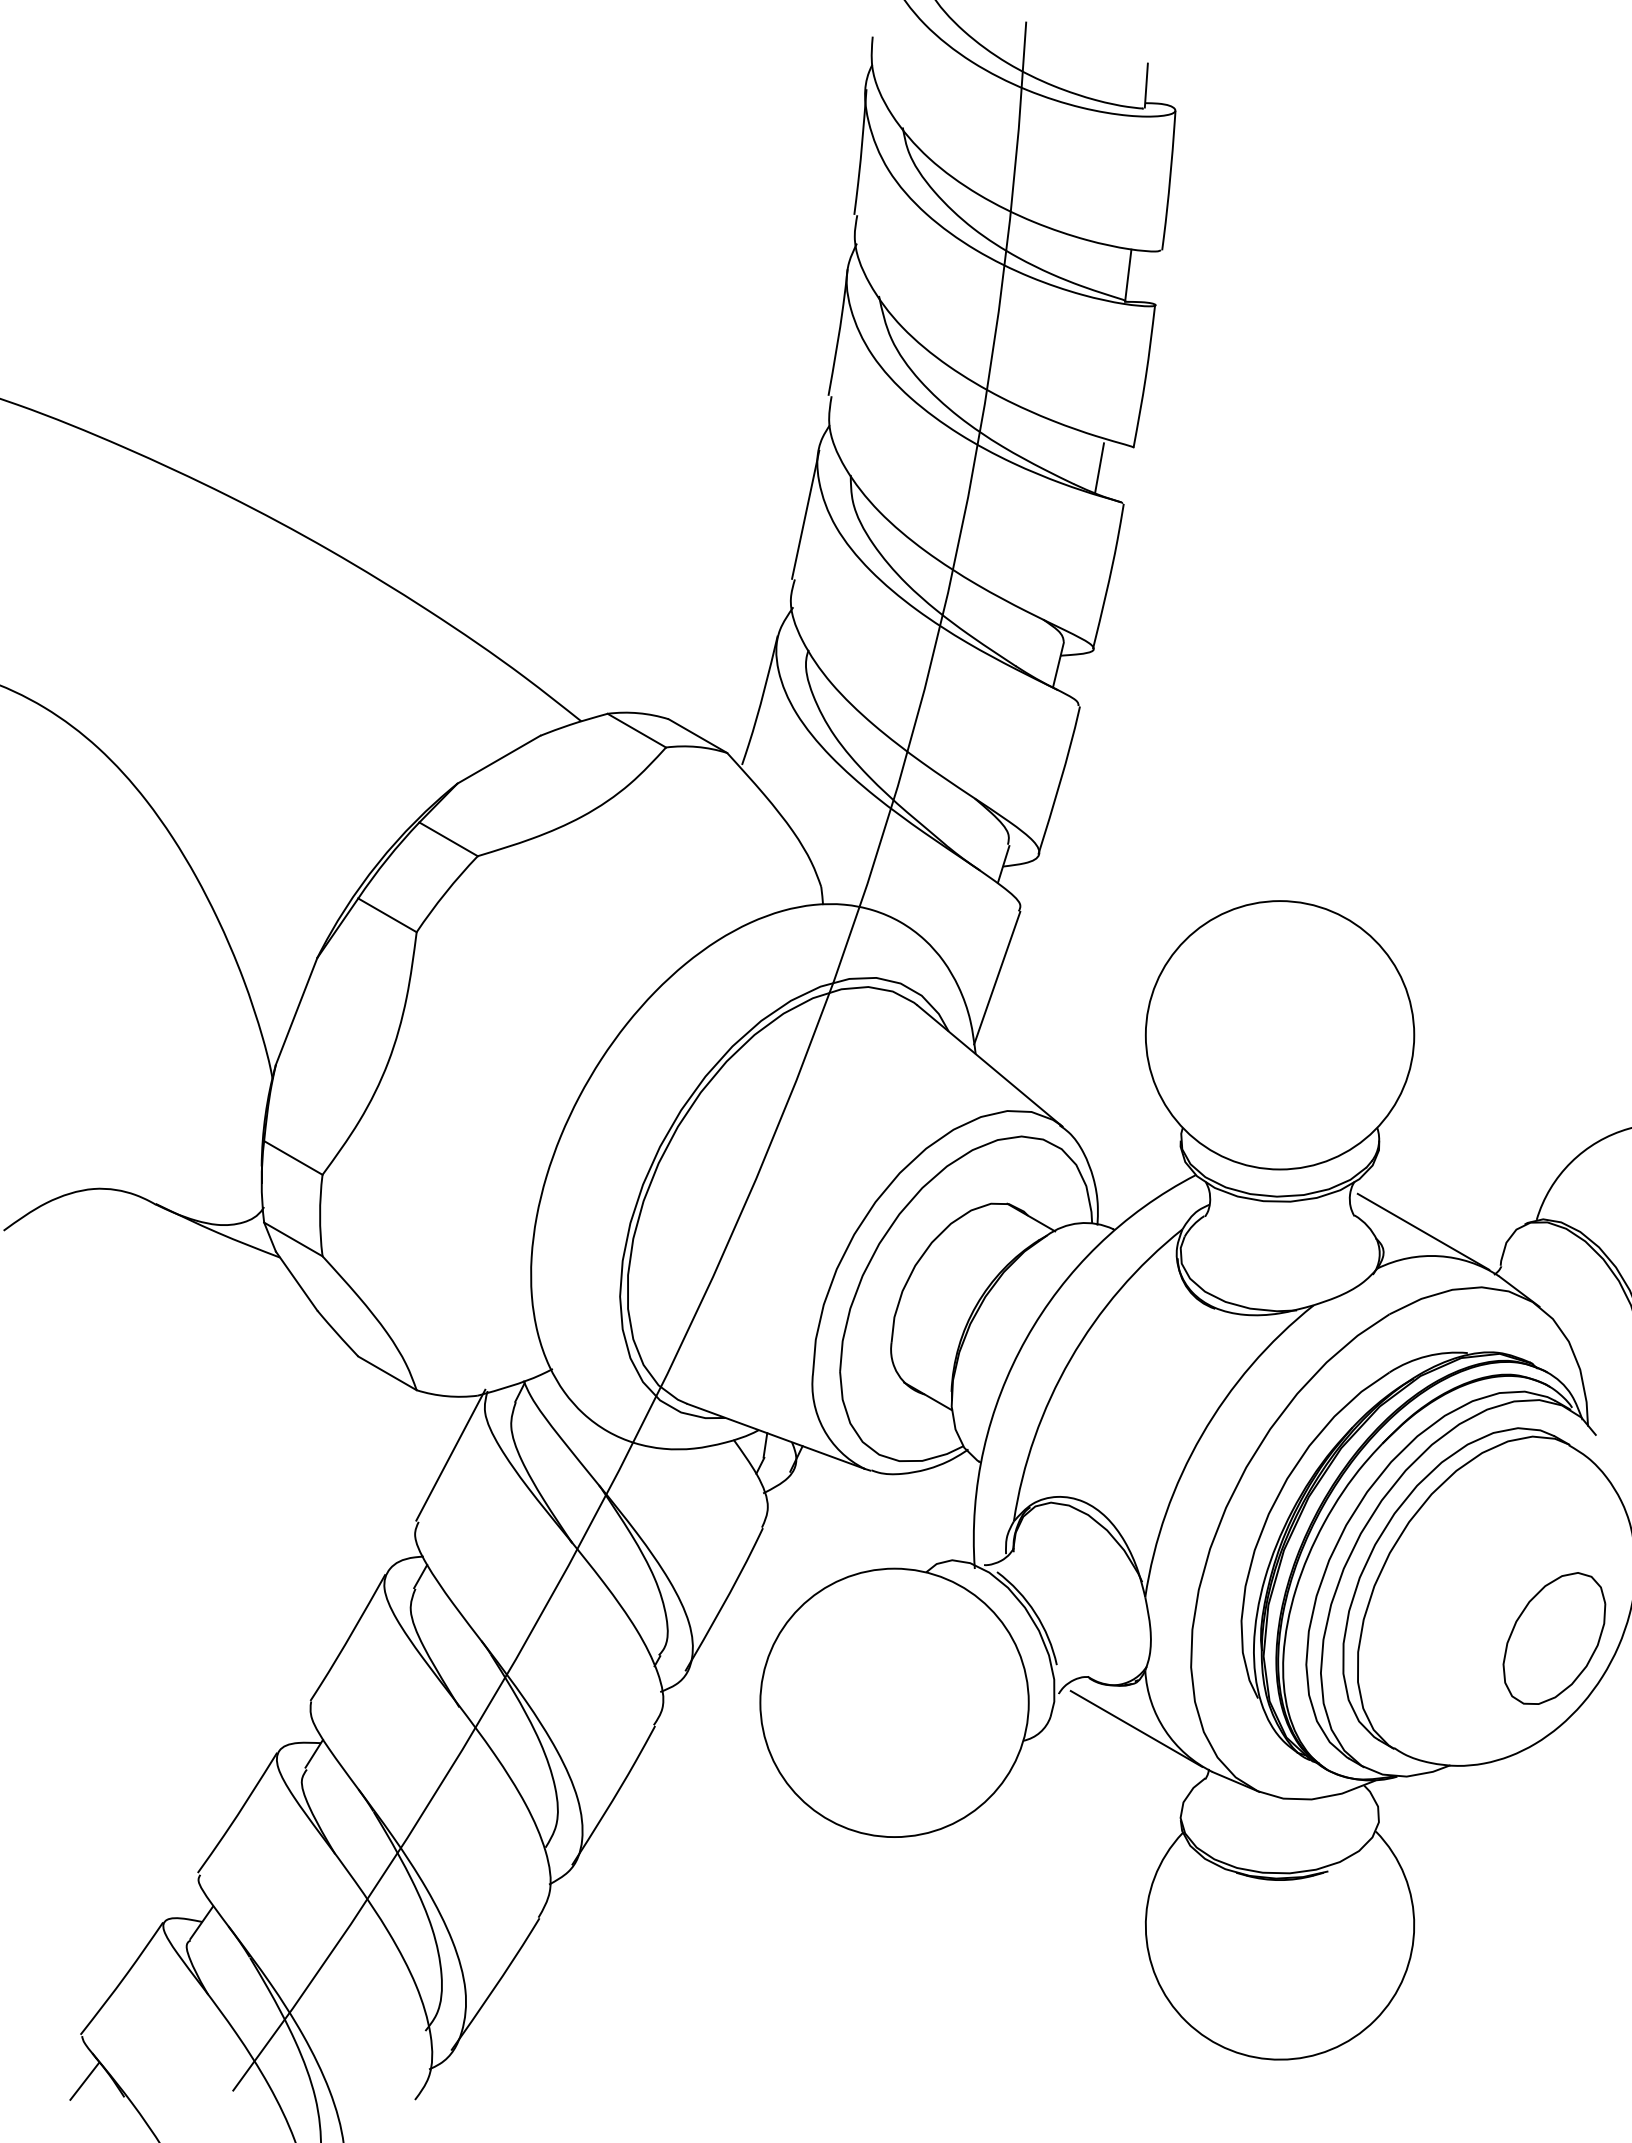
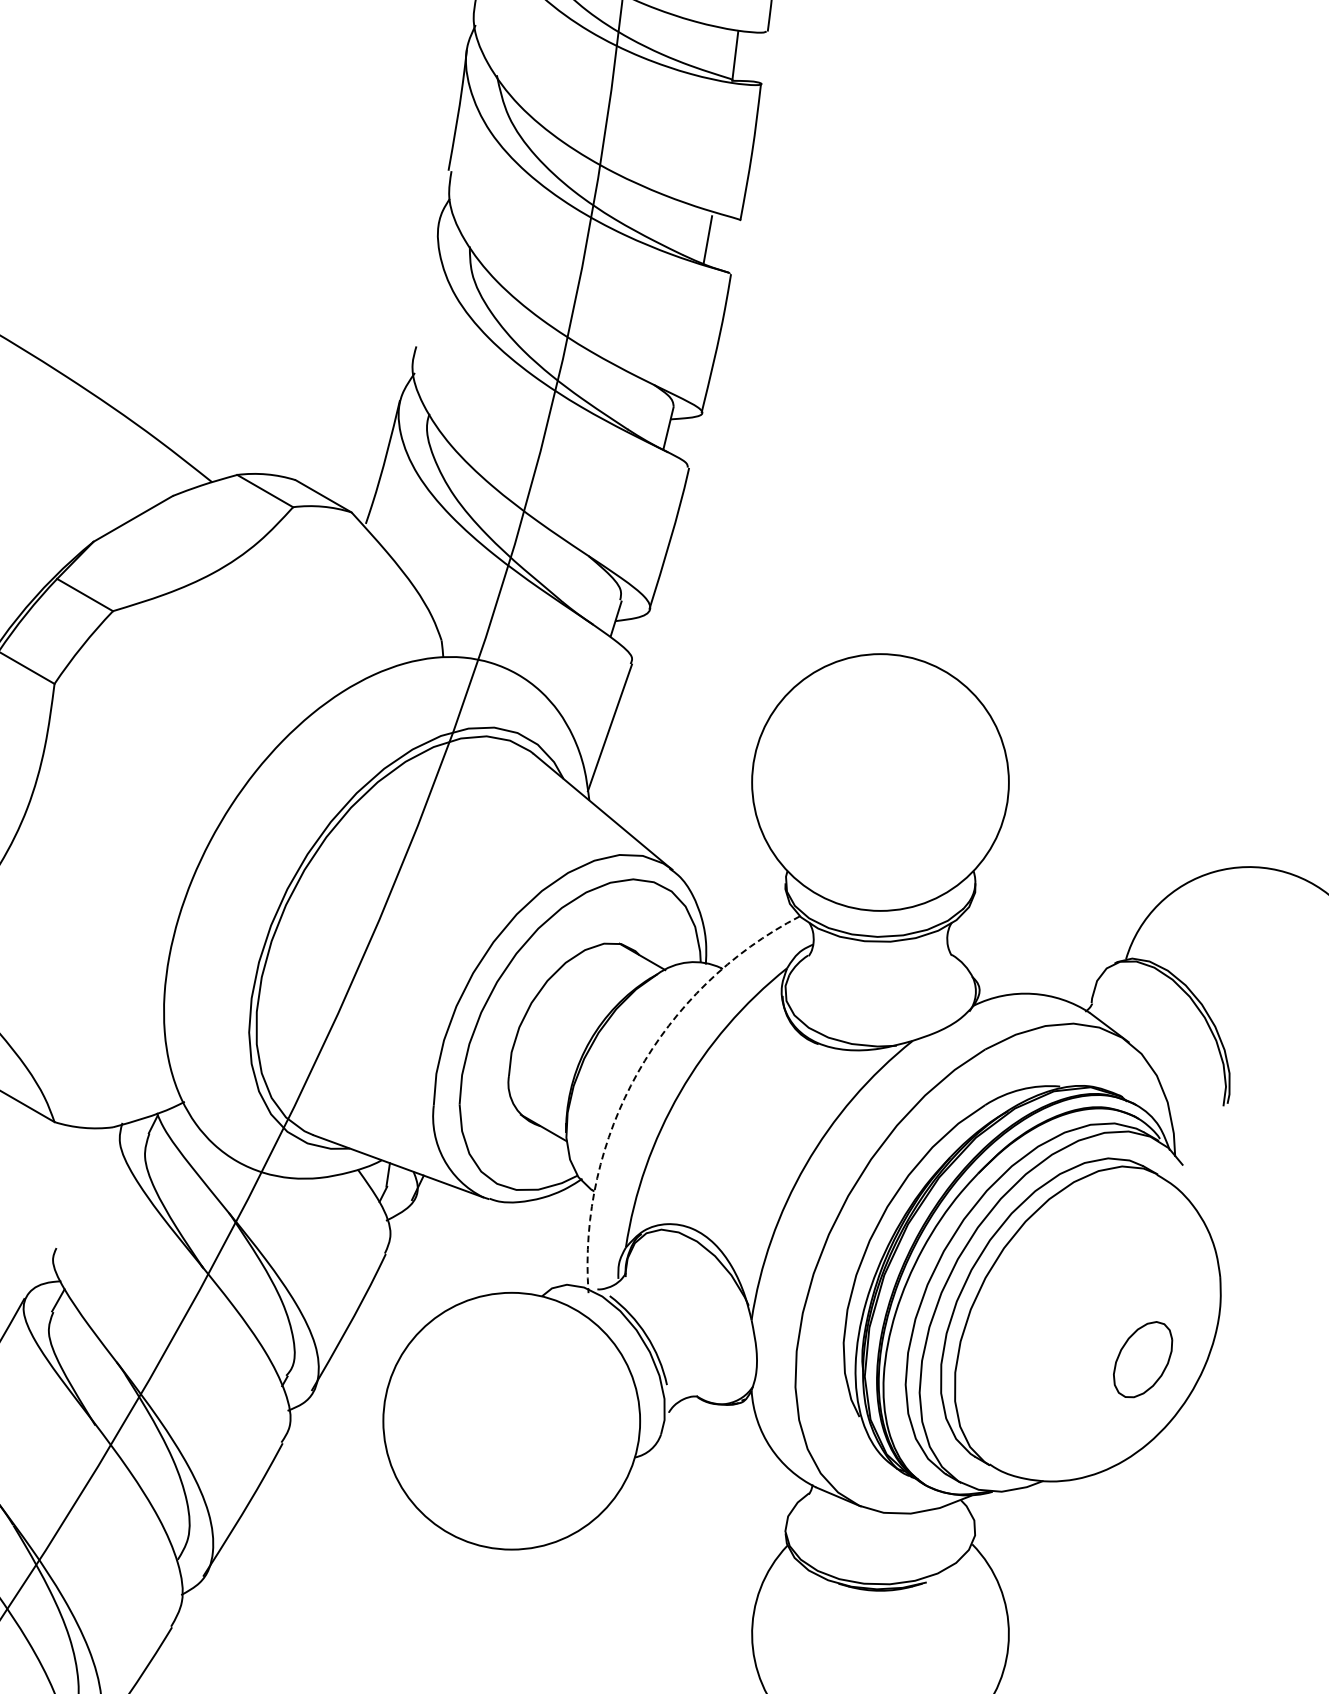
line: (805, 514) -> (426, 284), removed
line: (1423, 1231) -> (1017, 970), removed
arc: (1026, 1338) -> (637, 1072), solid -> dashed
line: (450, 1454) -> (86, 1183), removed
part: (1554, 1638) -> (1143, 1359), size x0.6
line: (1136, 1728) -> (743, 1445), removed

